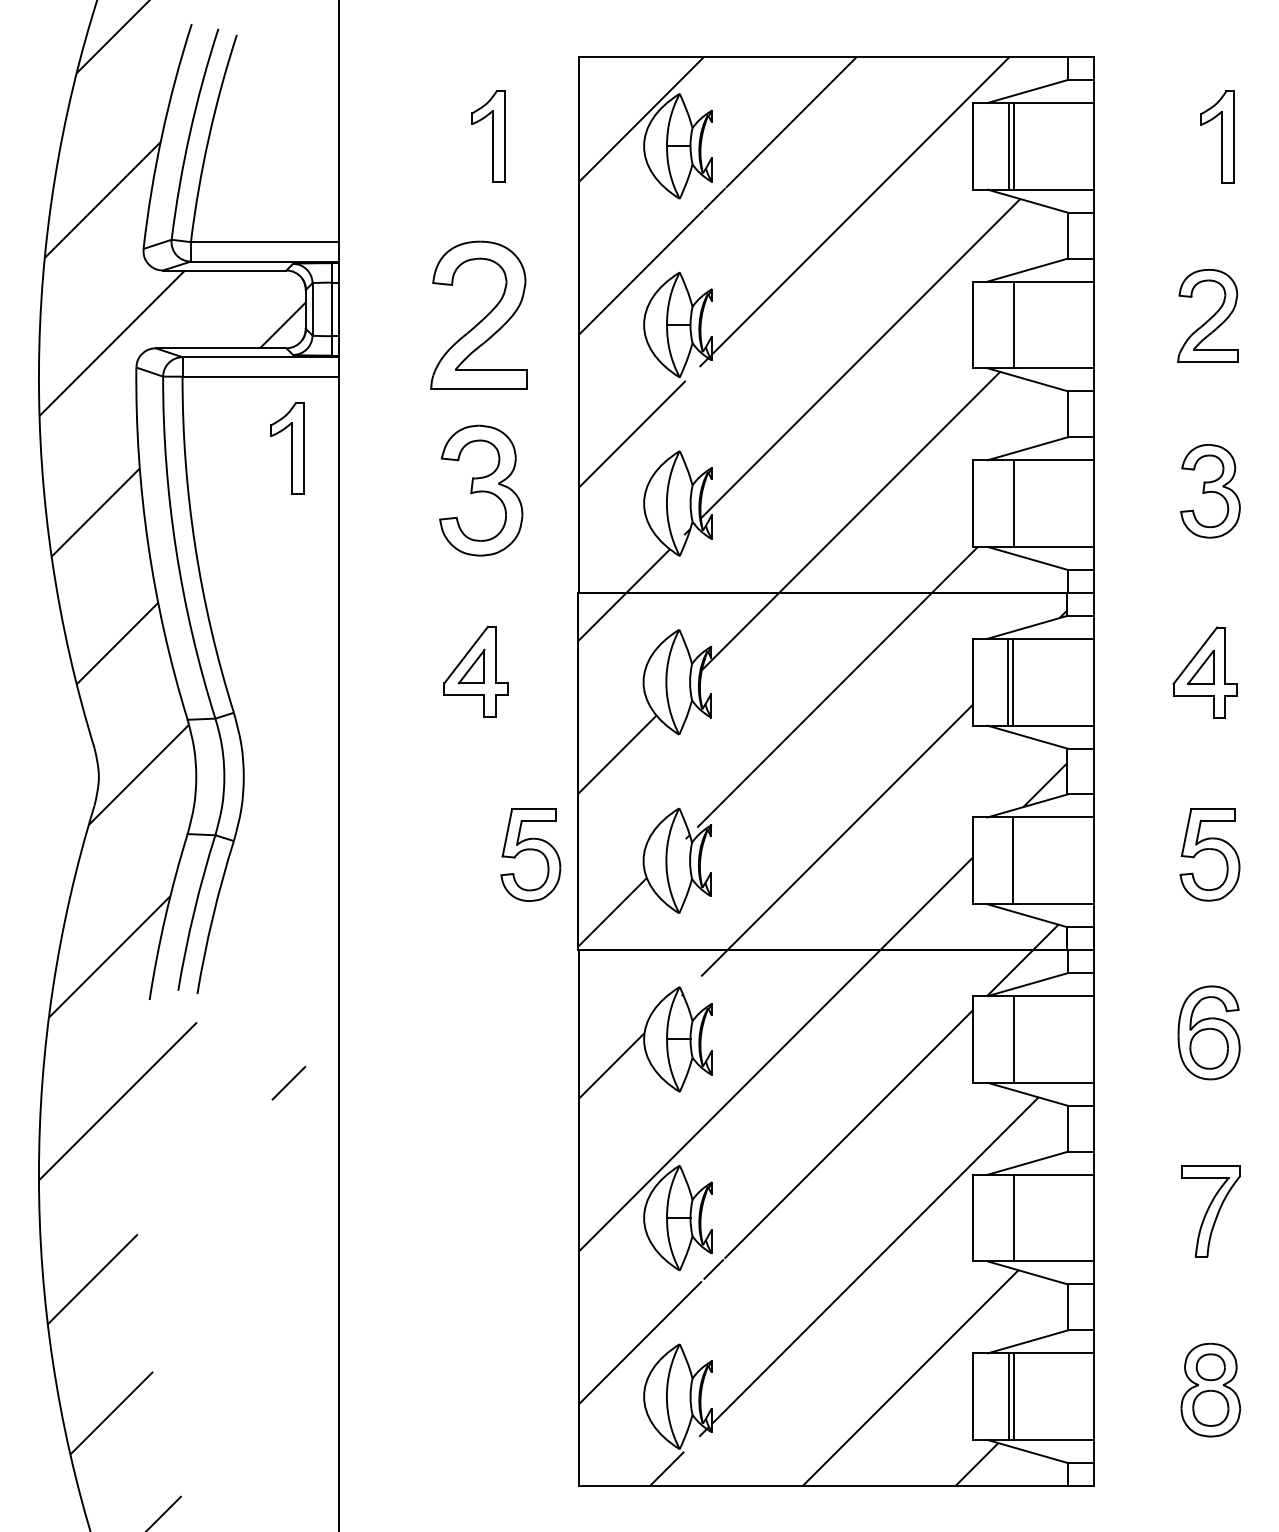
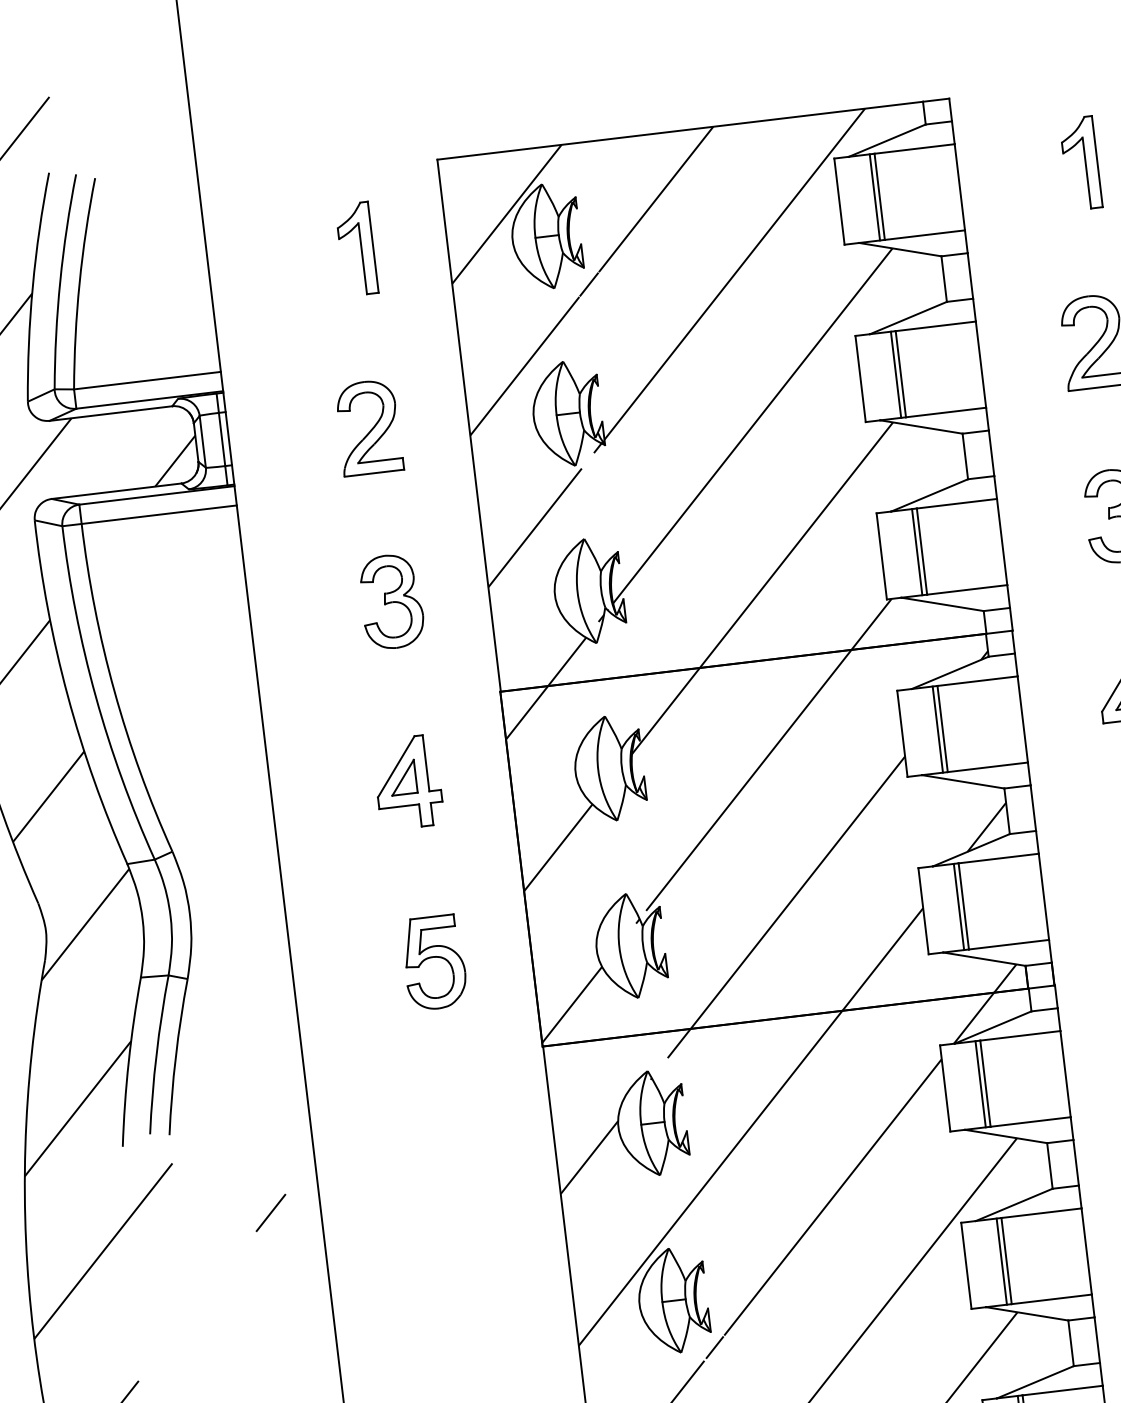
part: (478, 314) -> (368, 427), size x0.62
line: (1008, 324) -> (895, 374), added
part: (287, 448) -> (194, 582), removed
part: (481, 490) -> (391, 601), size x0.71
line: (1008, 503) -> (916, 552), added
part: (530, 854) -> (433, 962), moved
line: (1008, 860) -> (959, 906), added
line: (1008, 1039) -> (980, 1084), added
line: (1008, 1217) -> (1001, 1261), added

